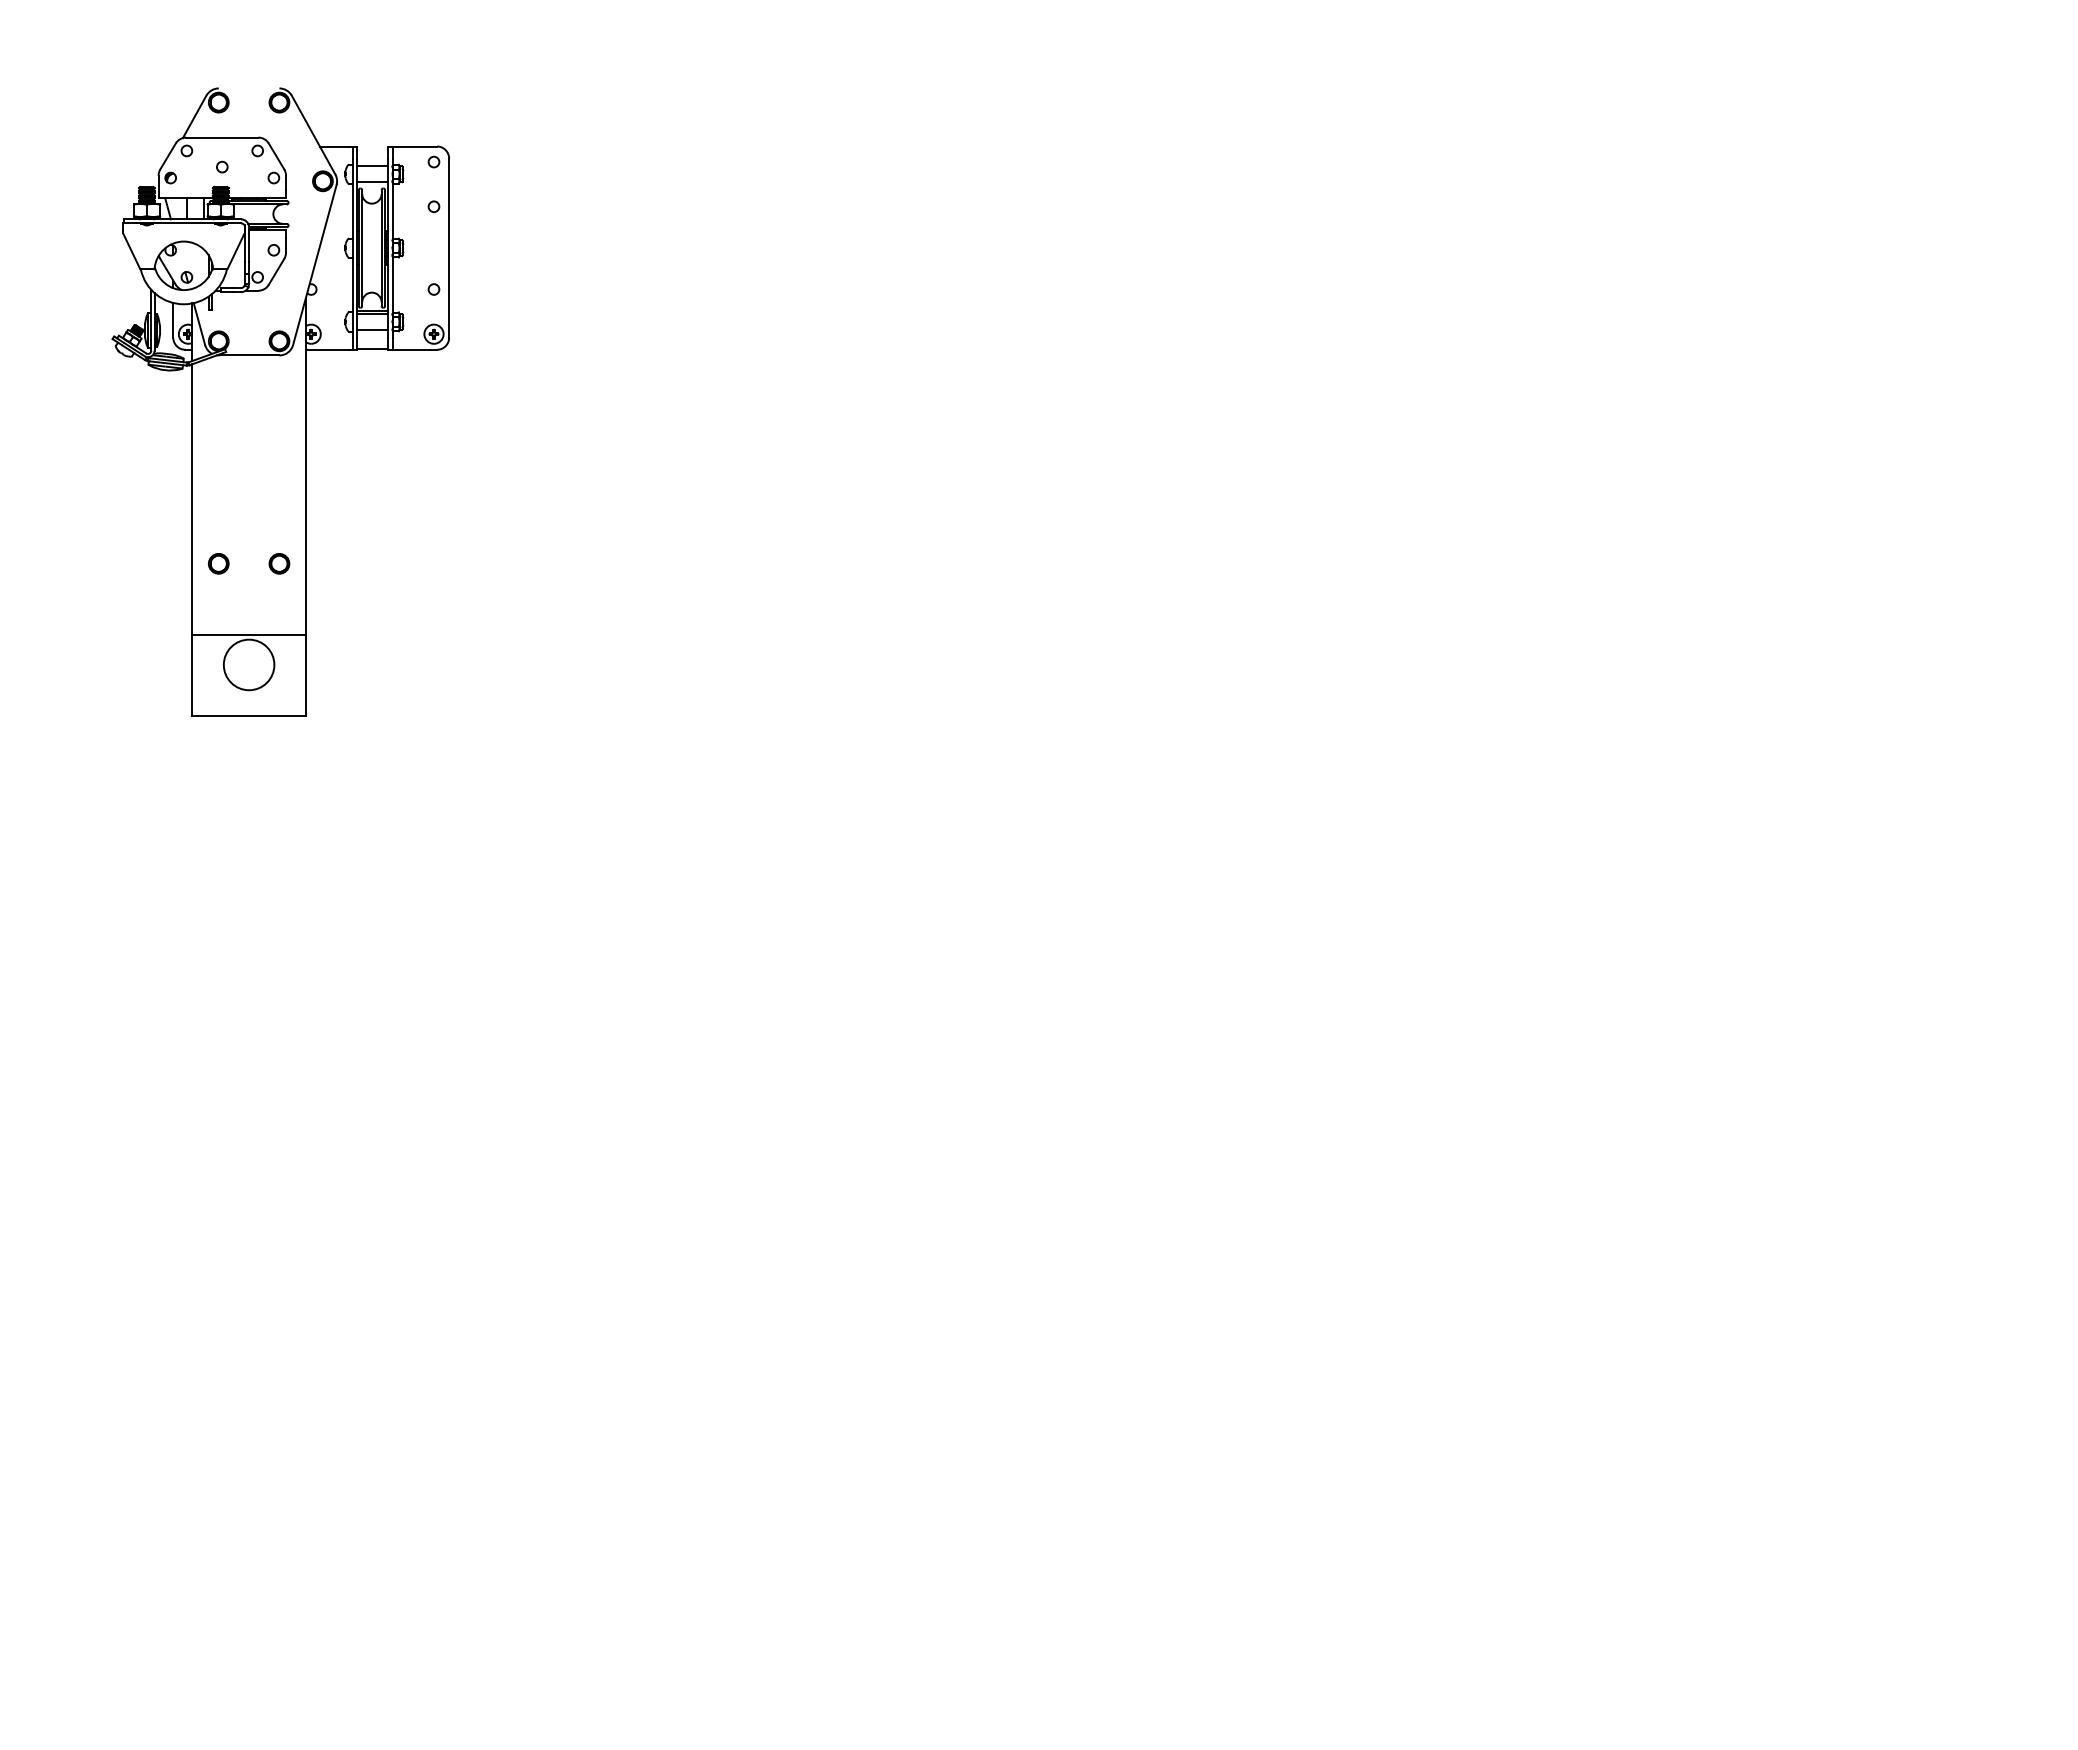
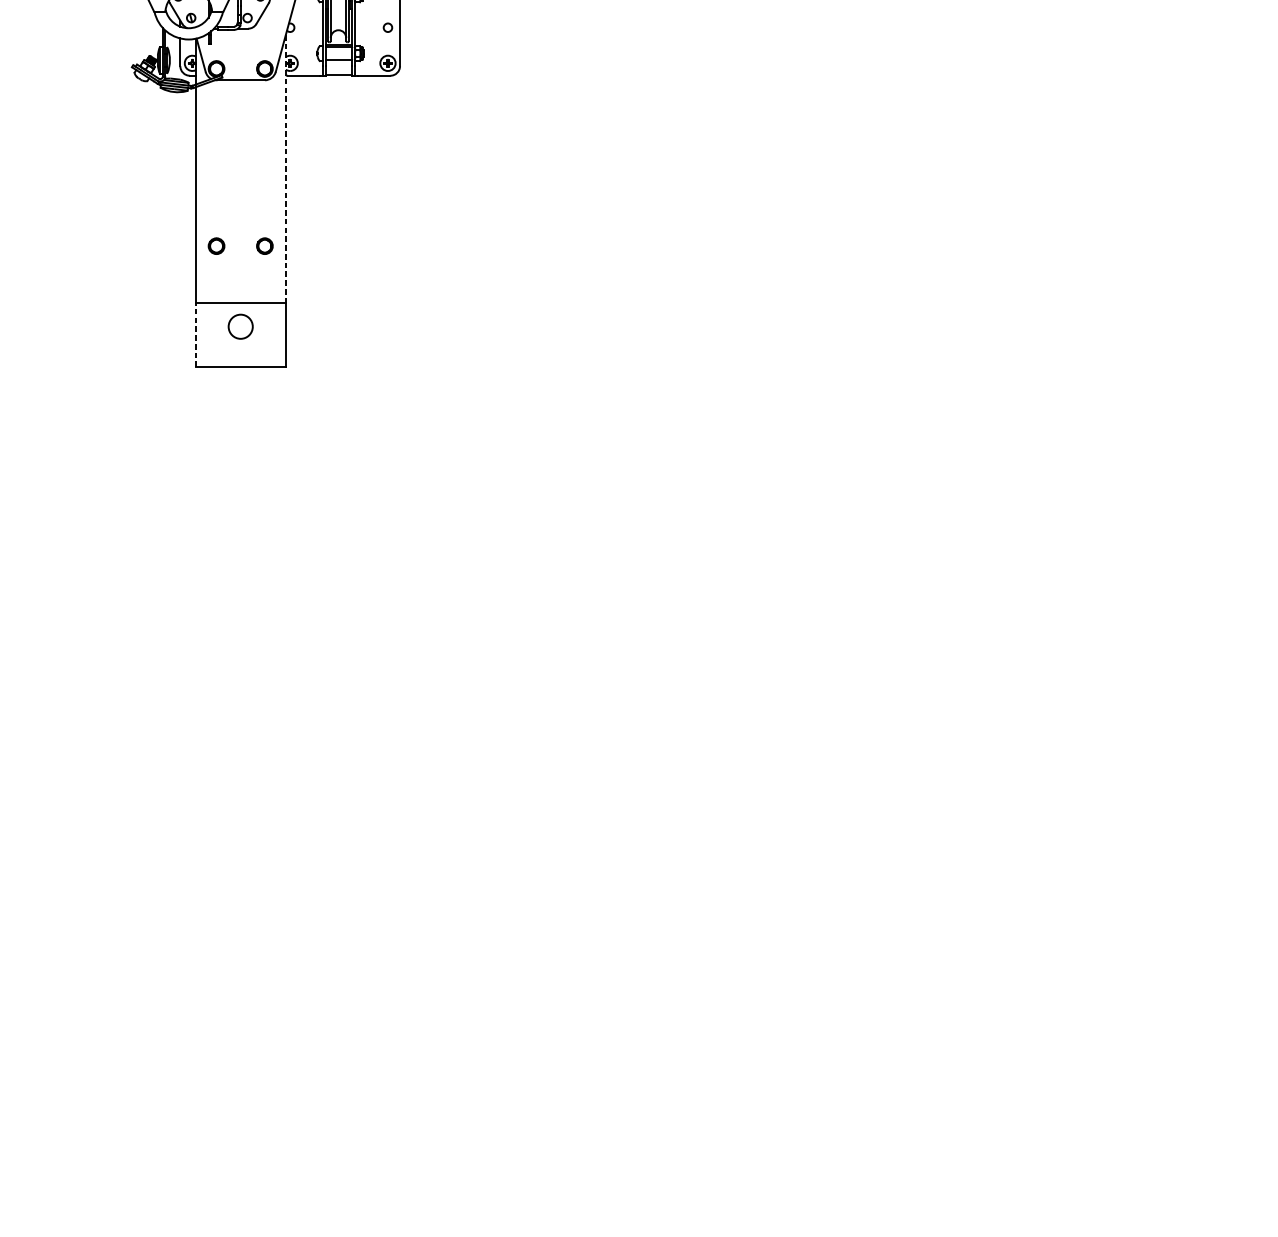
line: (305, 467) -> (285, 169), solid -> dashed
circle: (248, 664) -> (240, 326), size x0.6
line: (192, 674) -> (195, 334), solid -> dashed

